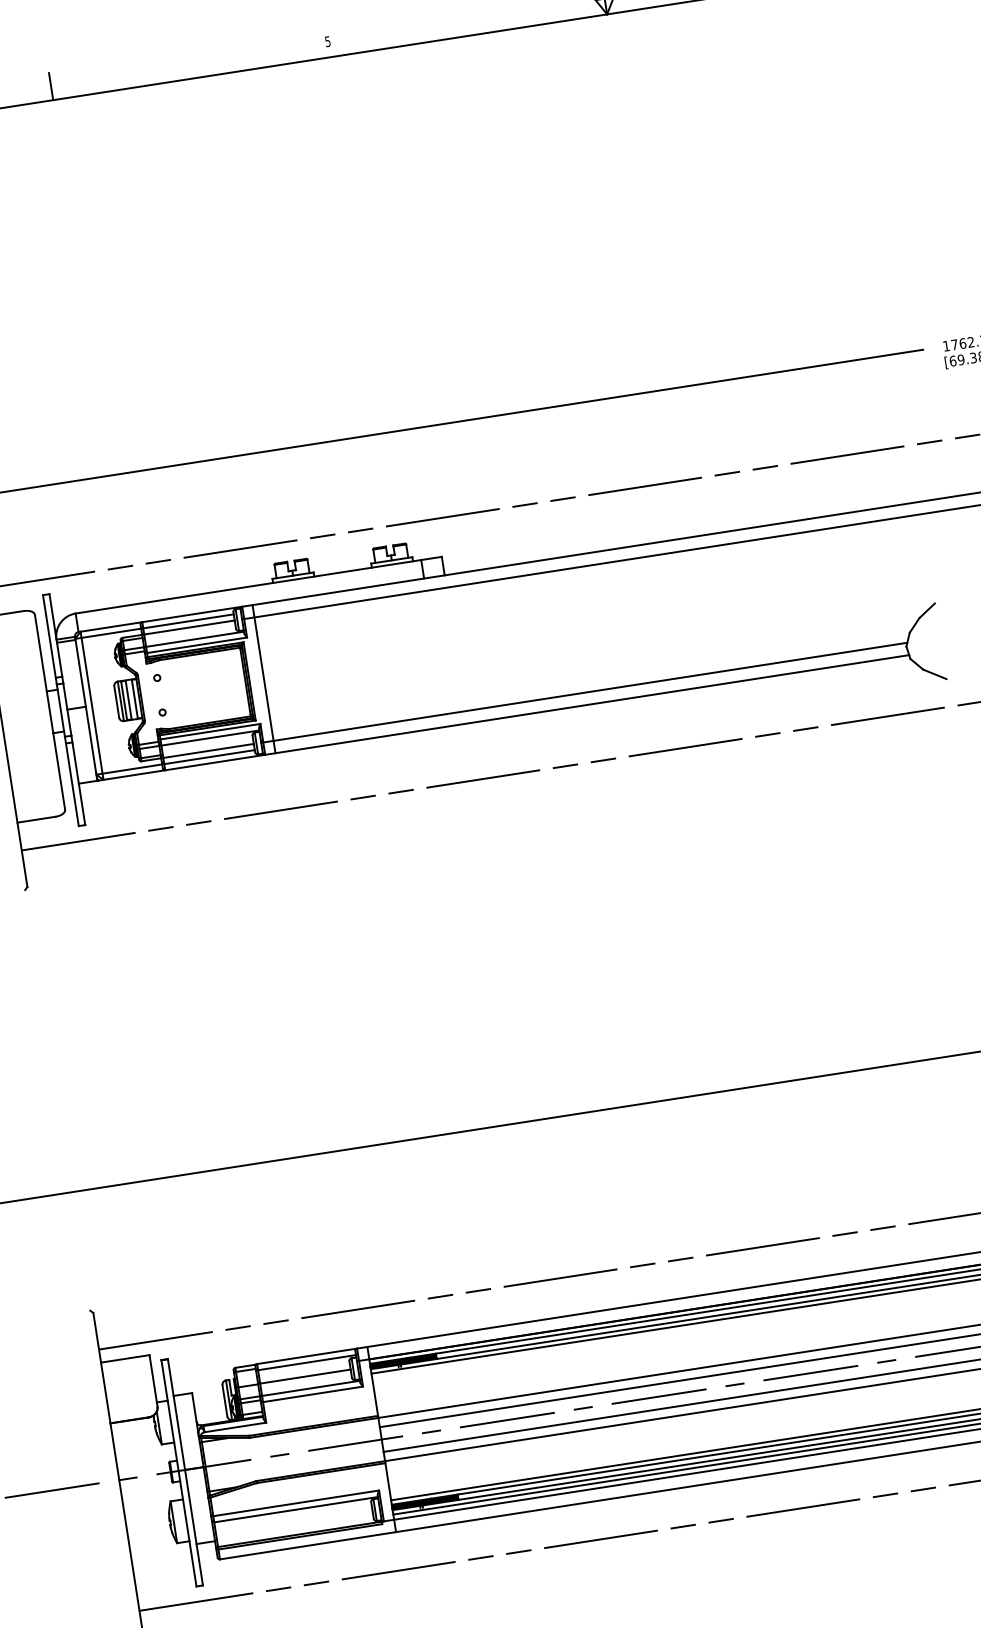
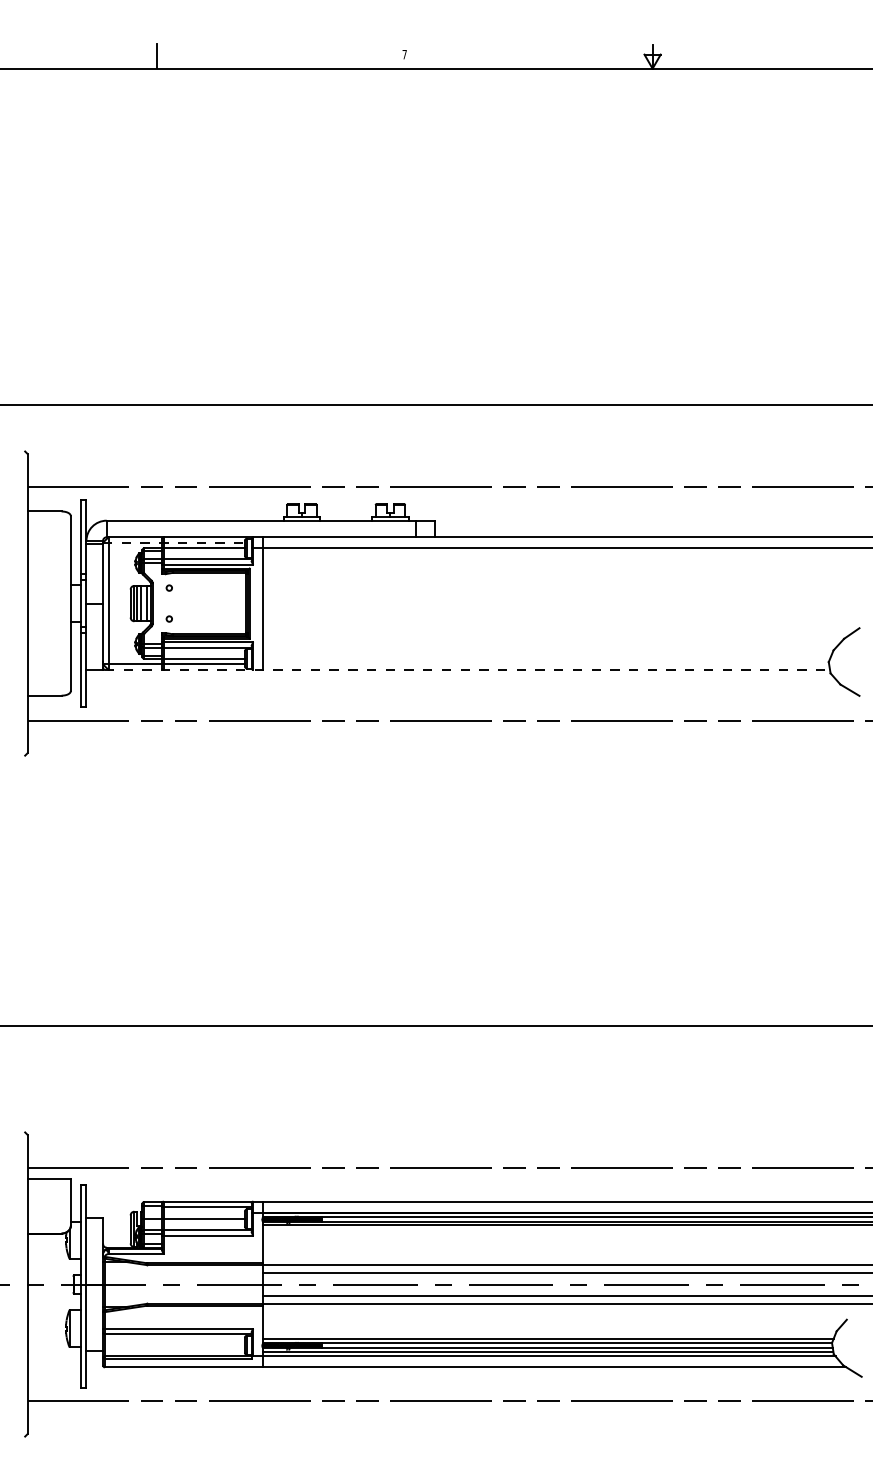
text: (327, 41) -> (404, 54), 5 -> 7
line: (154, 626) -> (173, 542), solid -> dashed
line: (583, 692) -> (540, 658), removed
line: (504, 717) -> (467, 669), solid -> dashed

